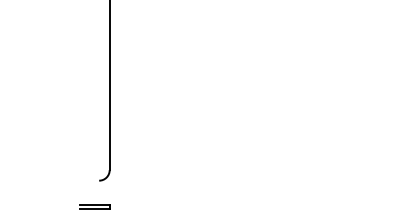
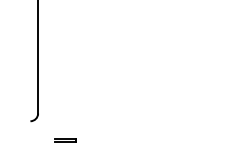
part: (94, 206) -> (65, 140), moved

